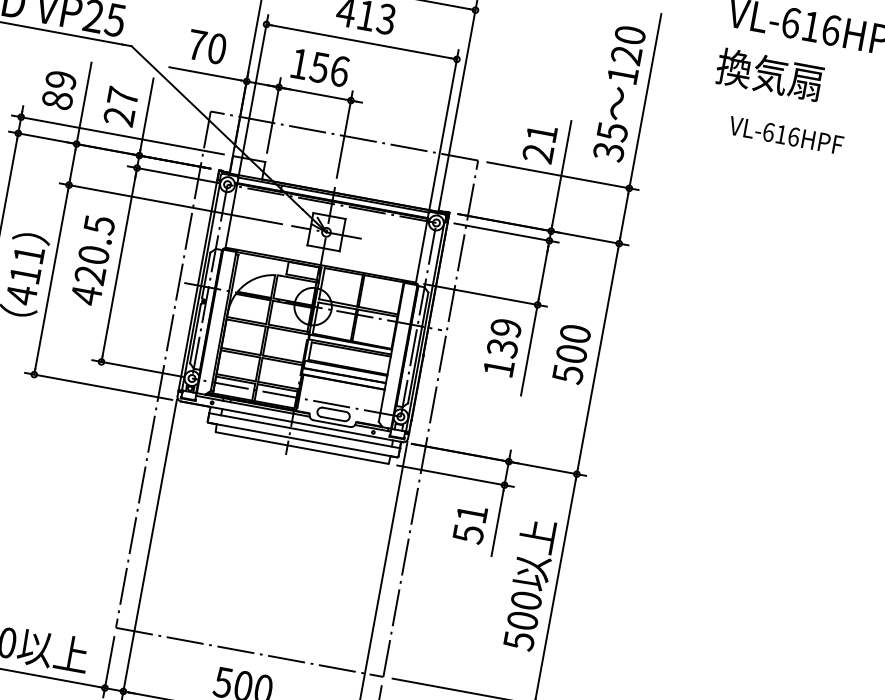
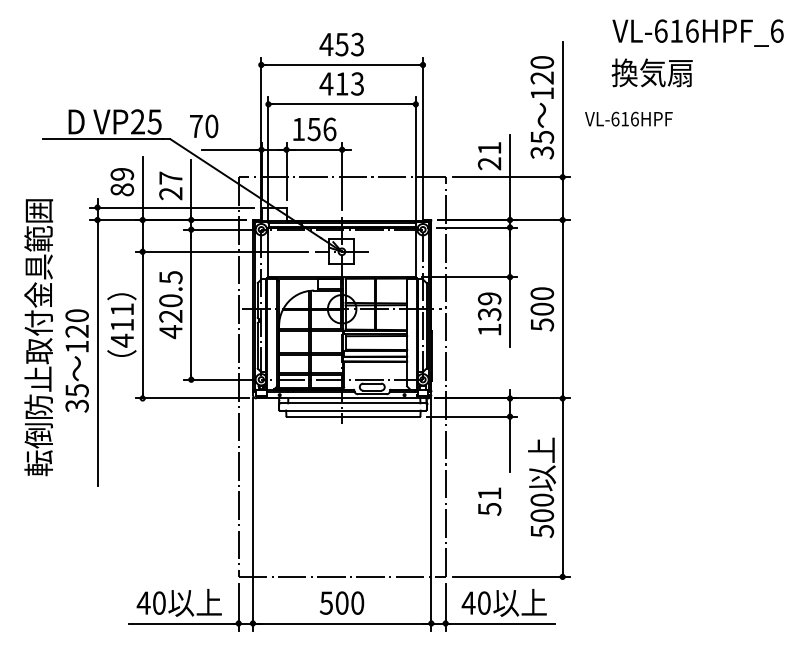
text: (207, 47) -> (204, 126), moved
text: (785, 134) -> (628, 118), moved
text: (469, 524) -> (489, 501), moved

